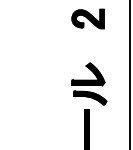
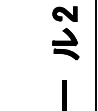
part: (88, 84) -> (65, 44), moved

